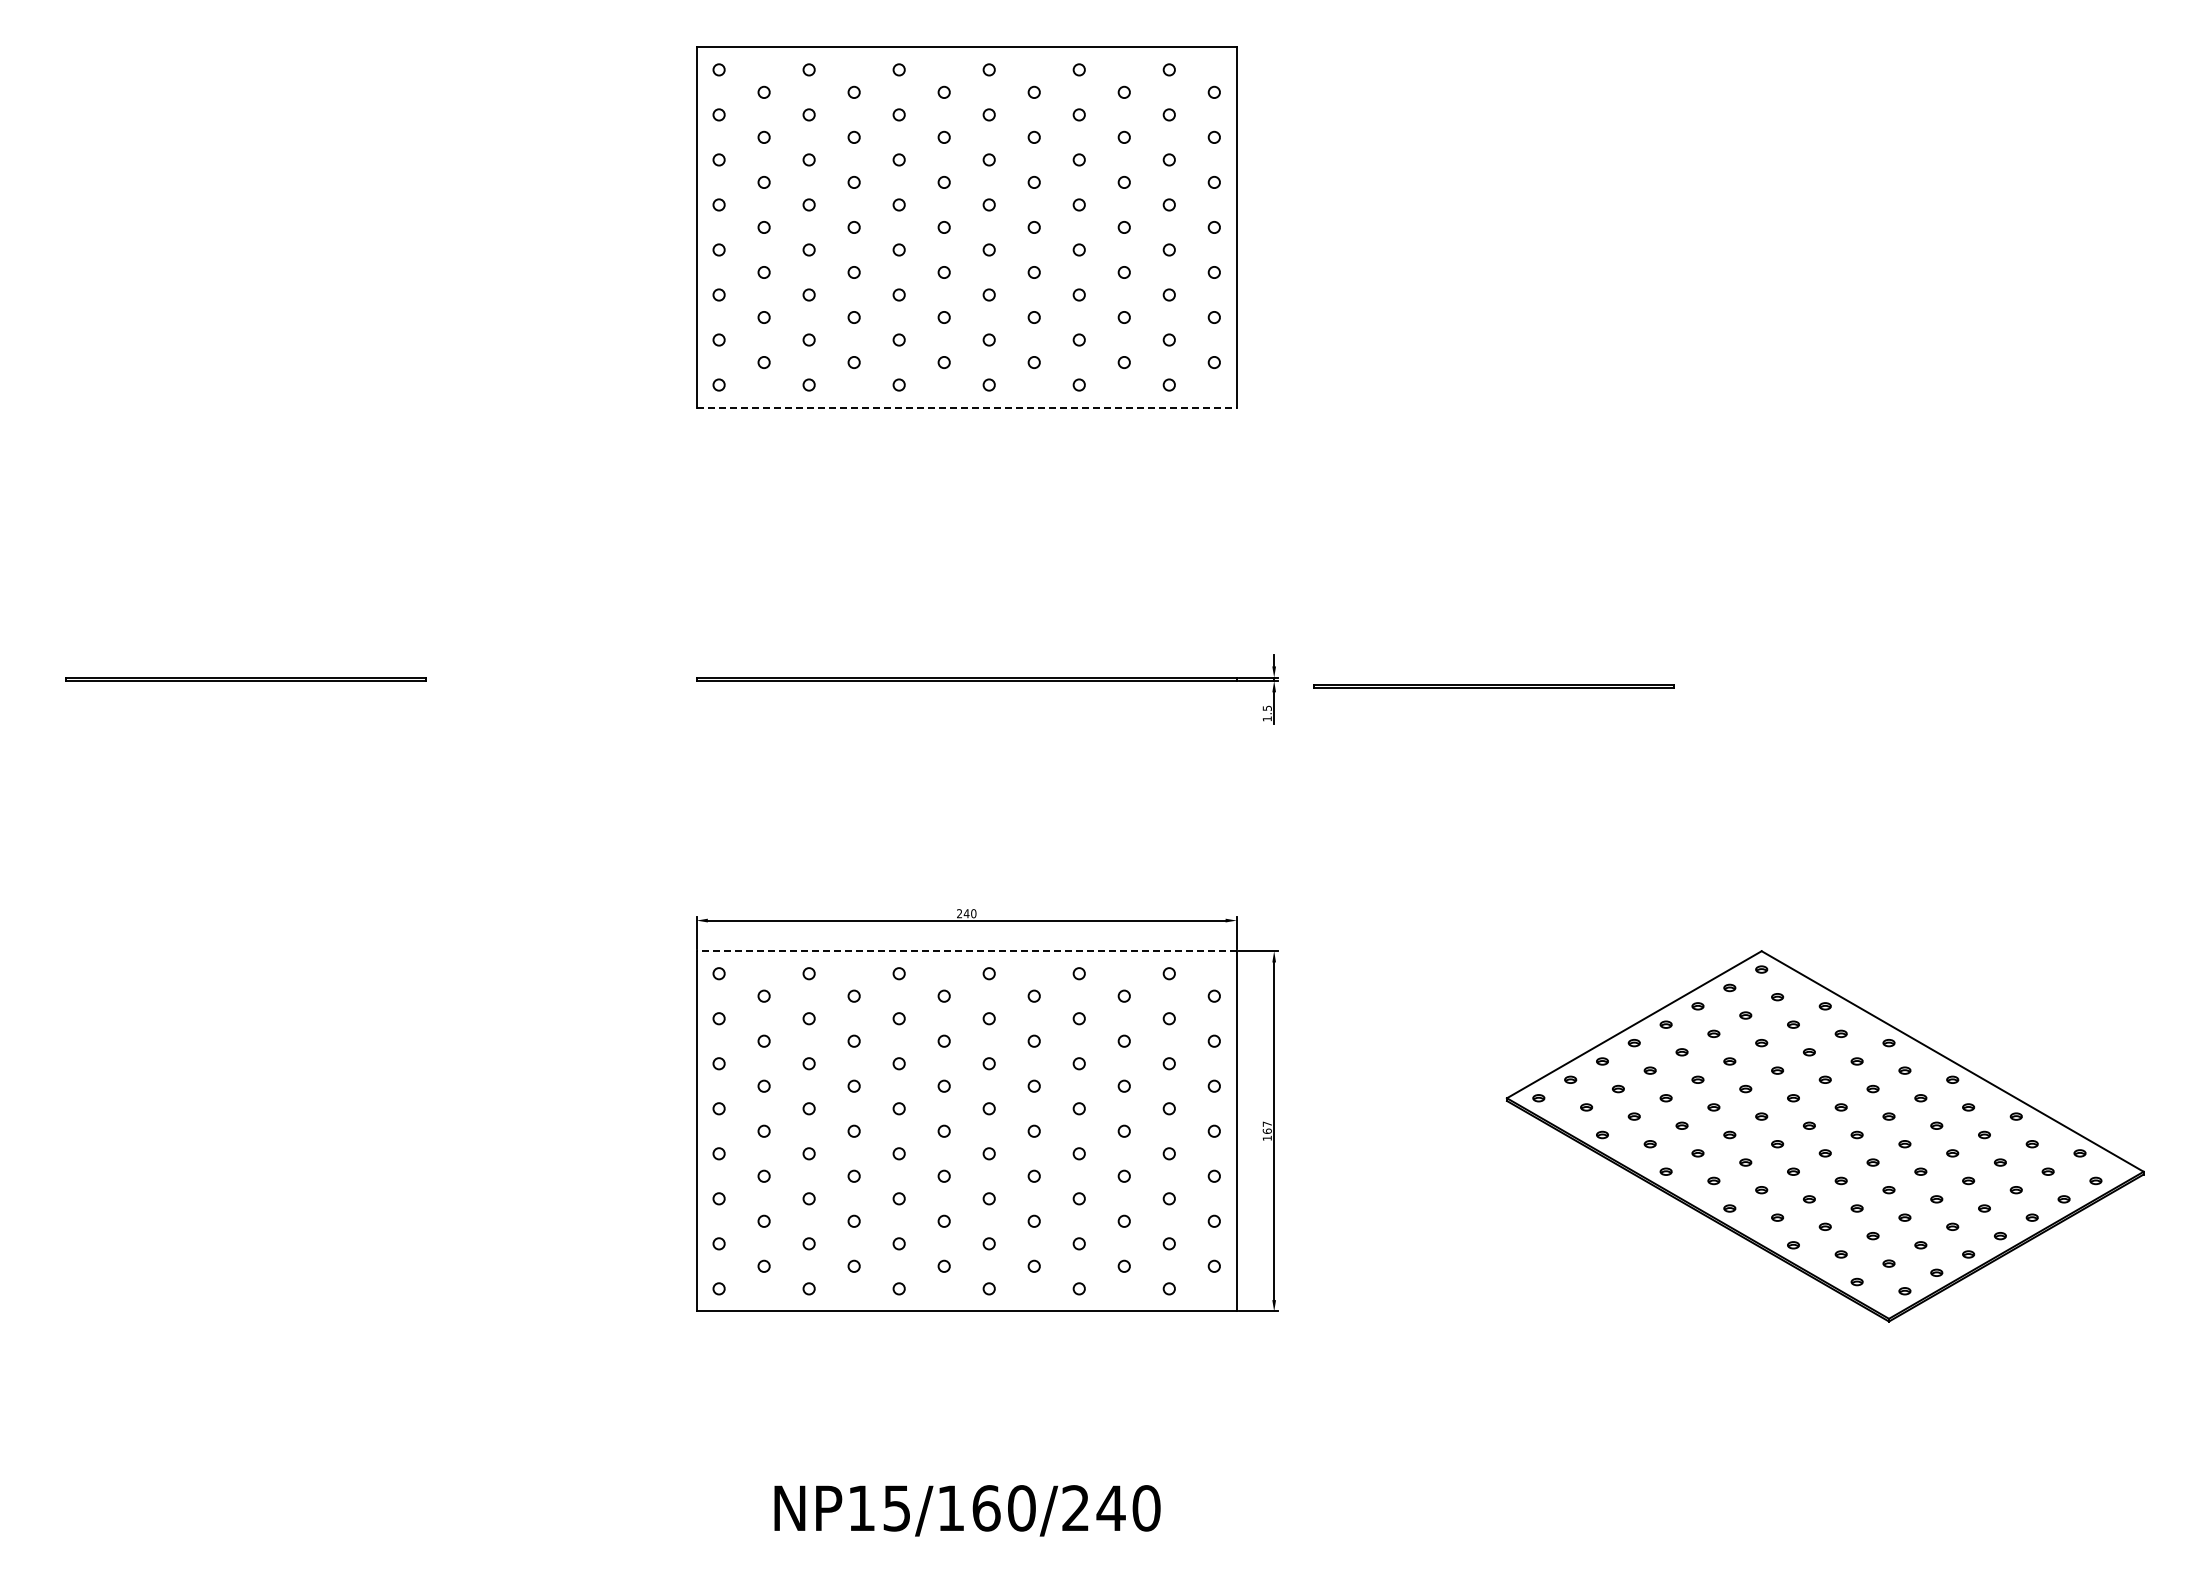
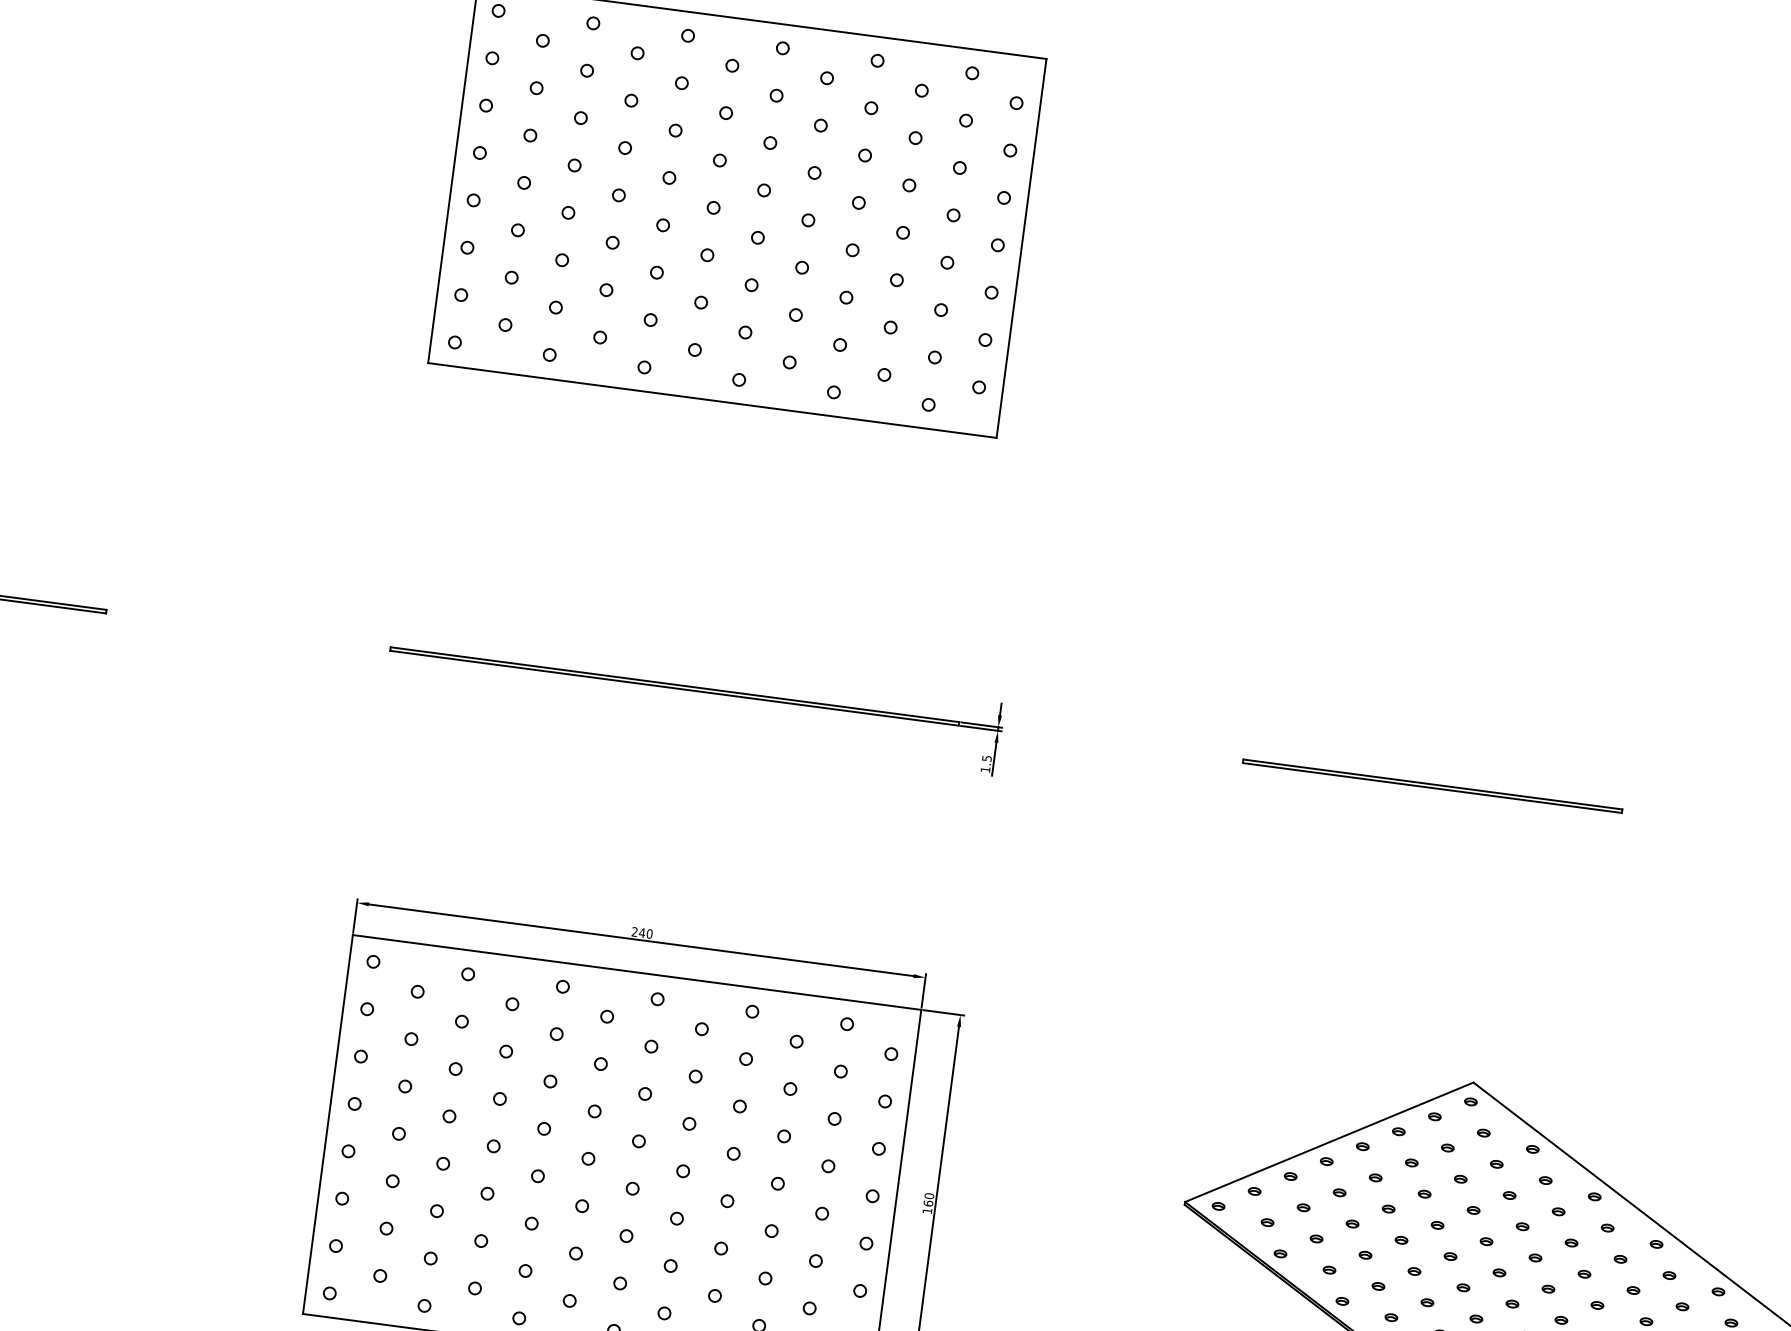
line: (967, 407) -> (713, 400), dashed -> solid
line: (1493, 685) -> (1432, 785), moved
line: (966, 951) -> (636, 972), dashed -> solid
text: (1266, 1123) -> (928, 1195), 167 -> 160

